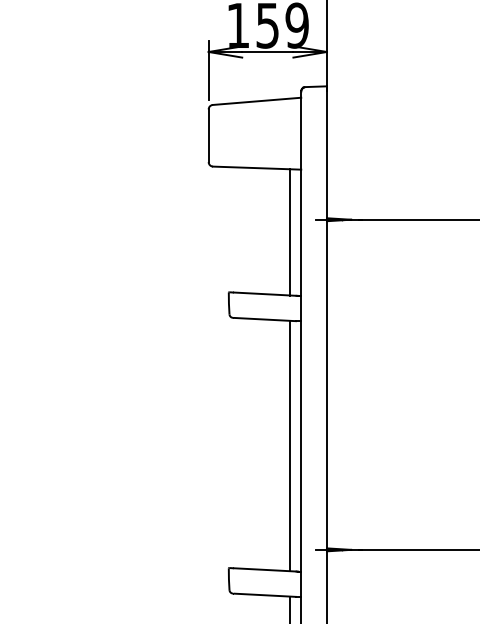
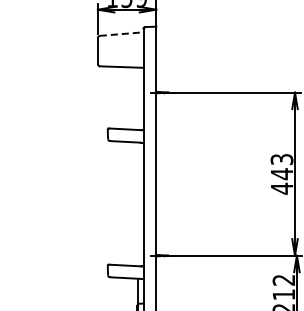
line: (256, 102) -> (121, 34), solid -> dashed
line: (290, 231) -> (138, 98), removed
line: (290, 446) -> (138, 204), removed

